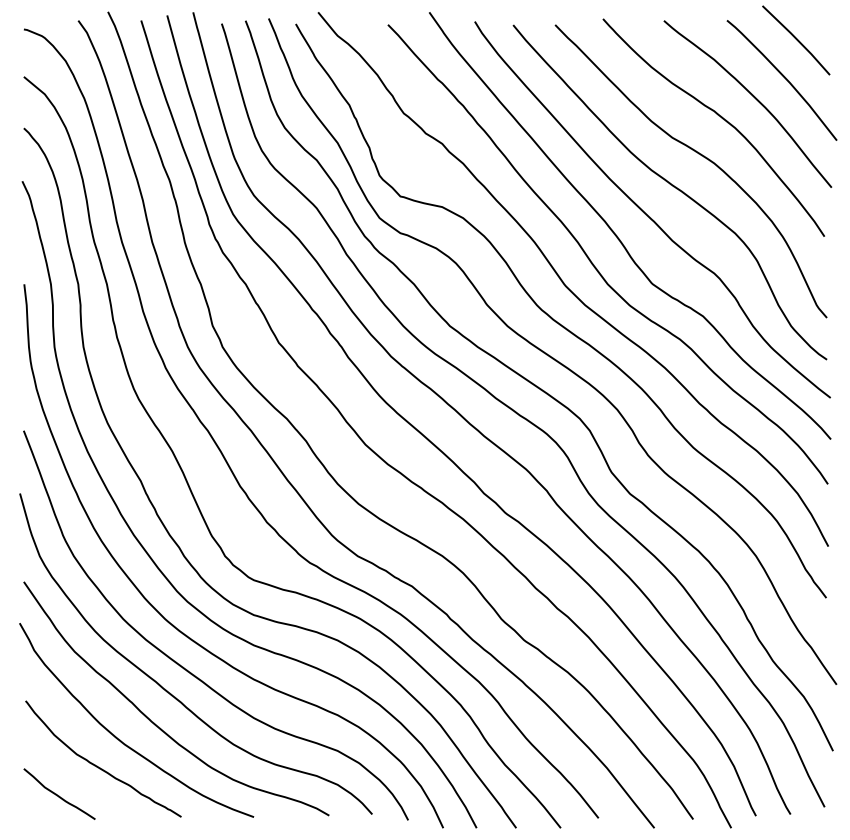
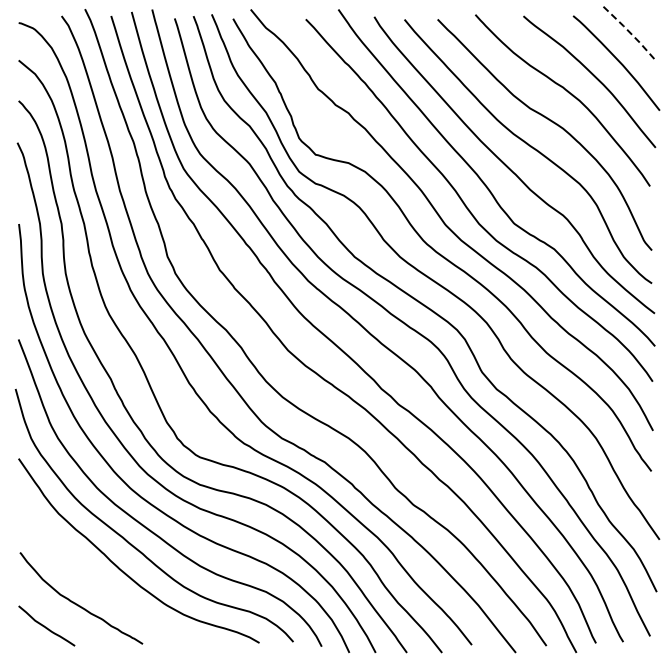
line: (797, 38) -> (628, 30), solid -> dashed
curve: (118, 737) -> (93, 581), removed

